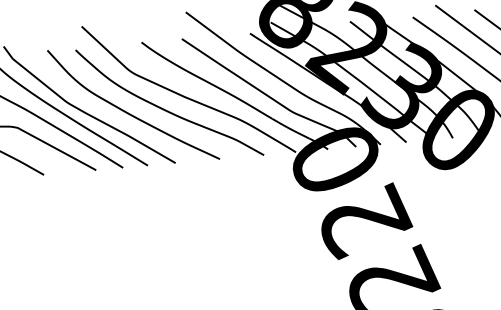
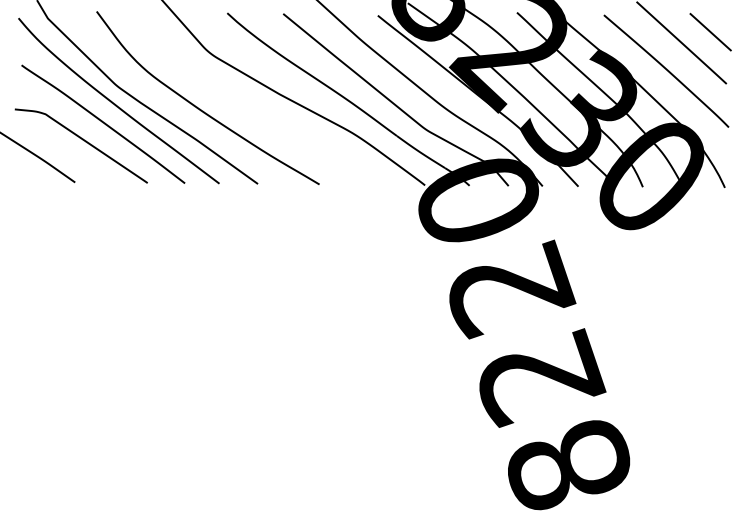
curve: (166, 109) -> (252, 109), removed

